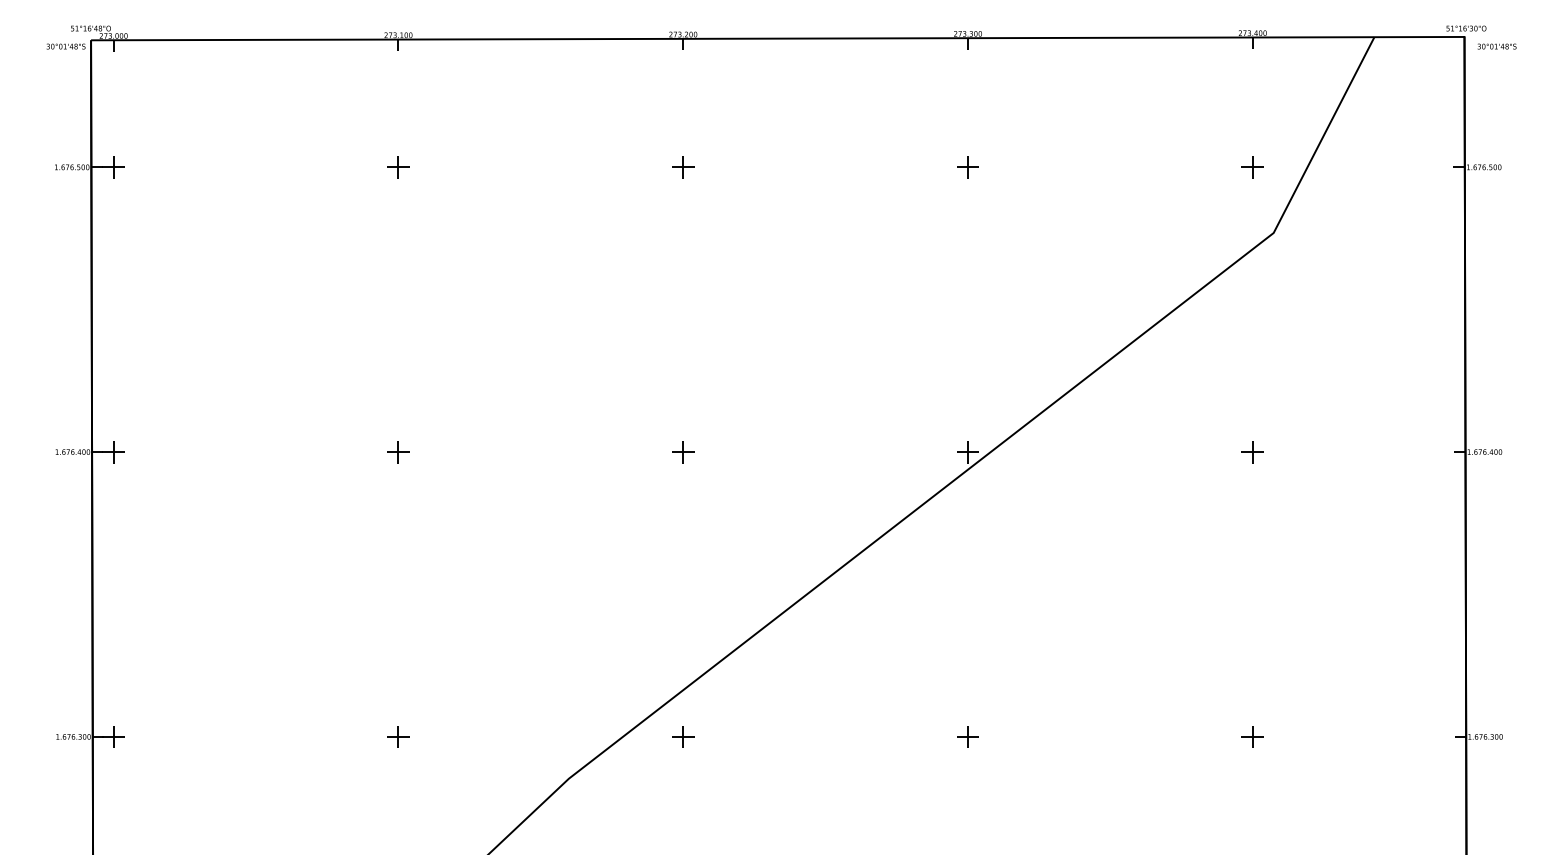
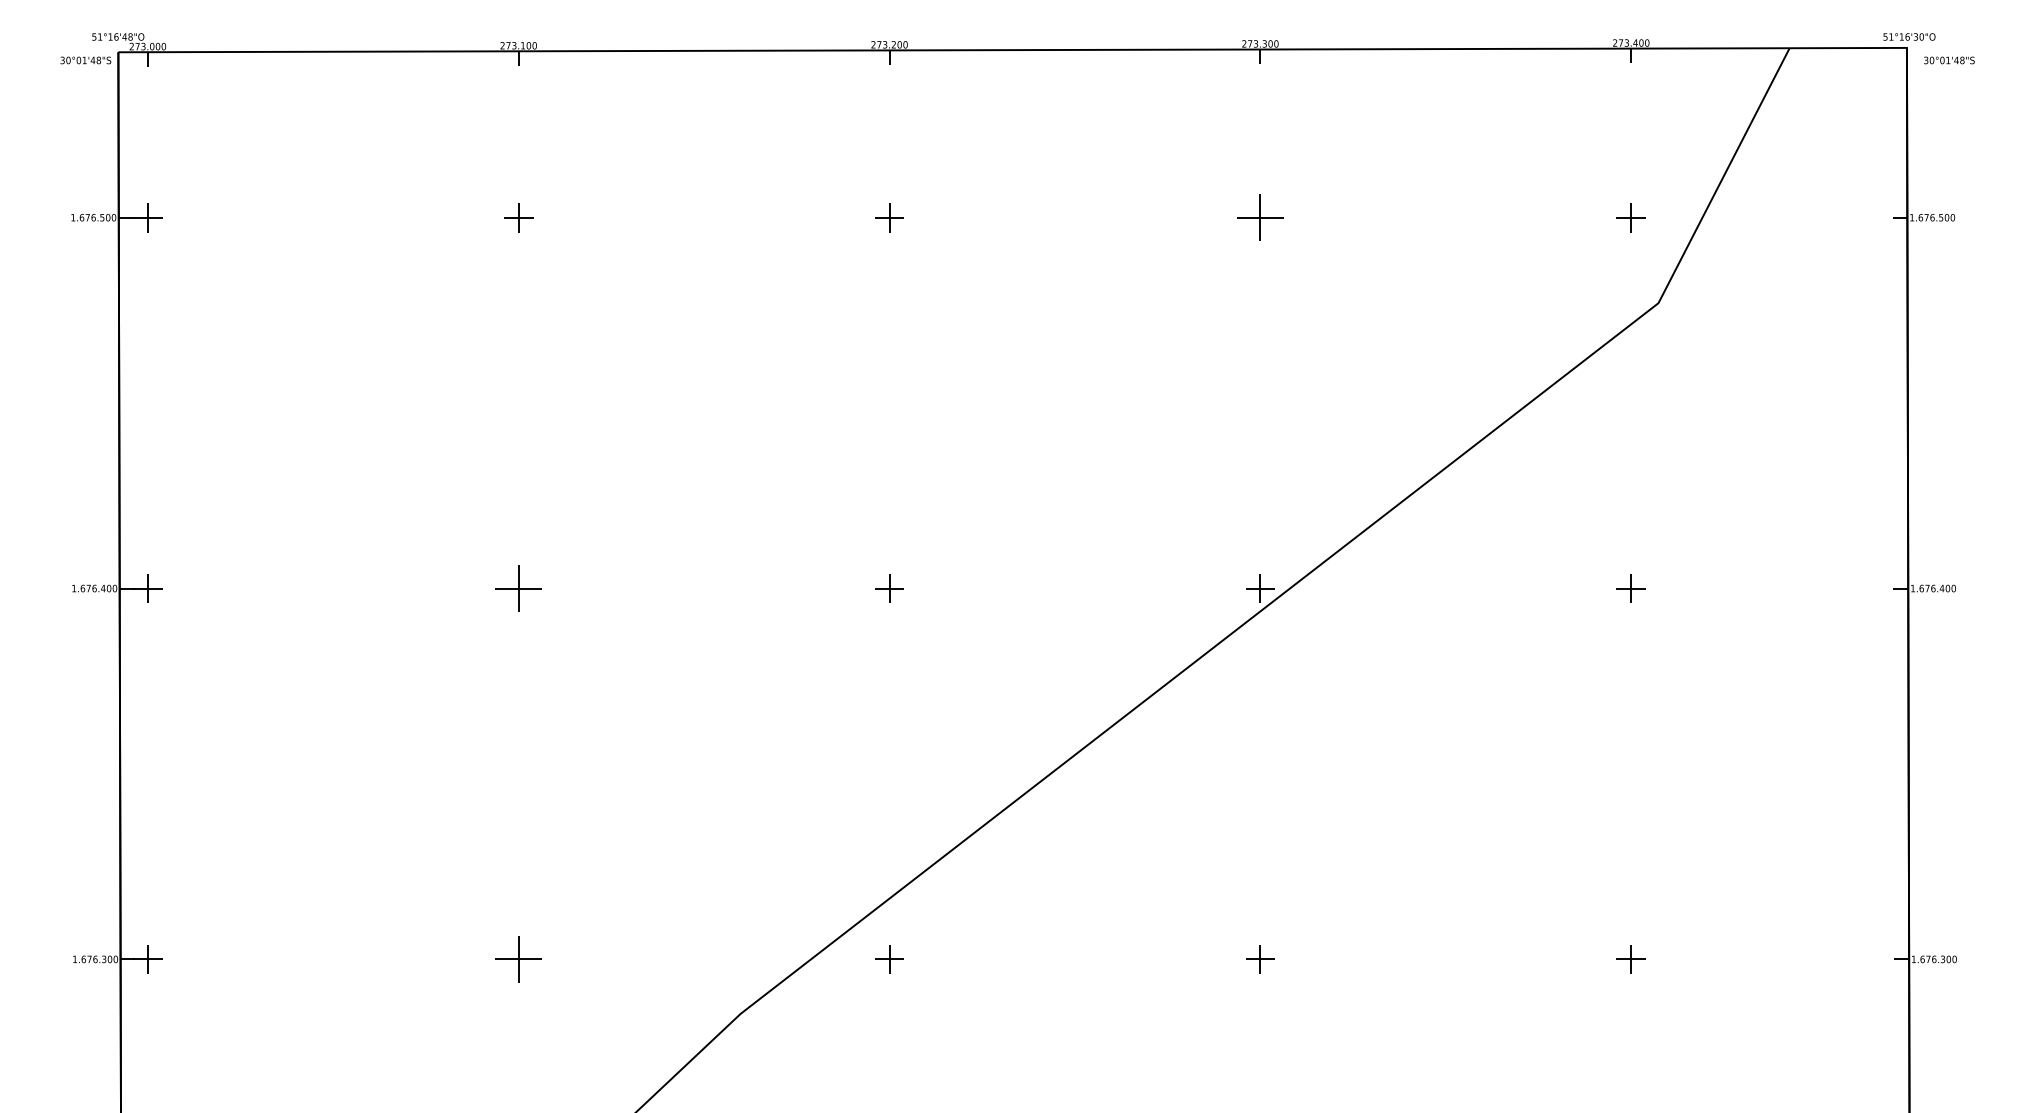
part: (968, 167) -> (1260, 217), size x1.6
part: (398, 452) -> (518, 588), size x1.6
part: (398, 736) -> (518, 959), size x1.6

